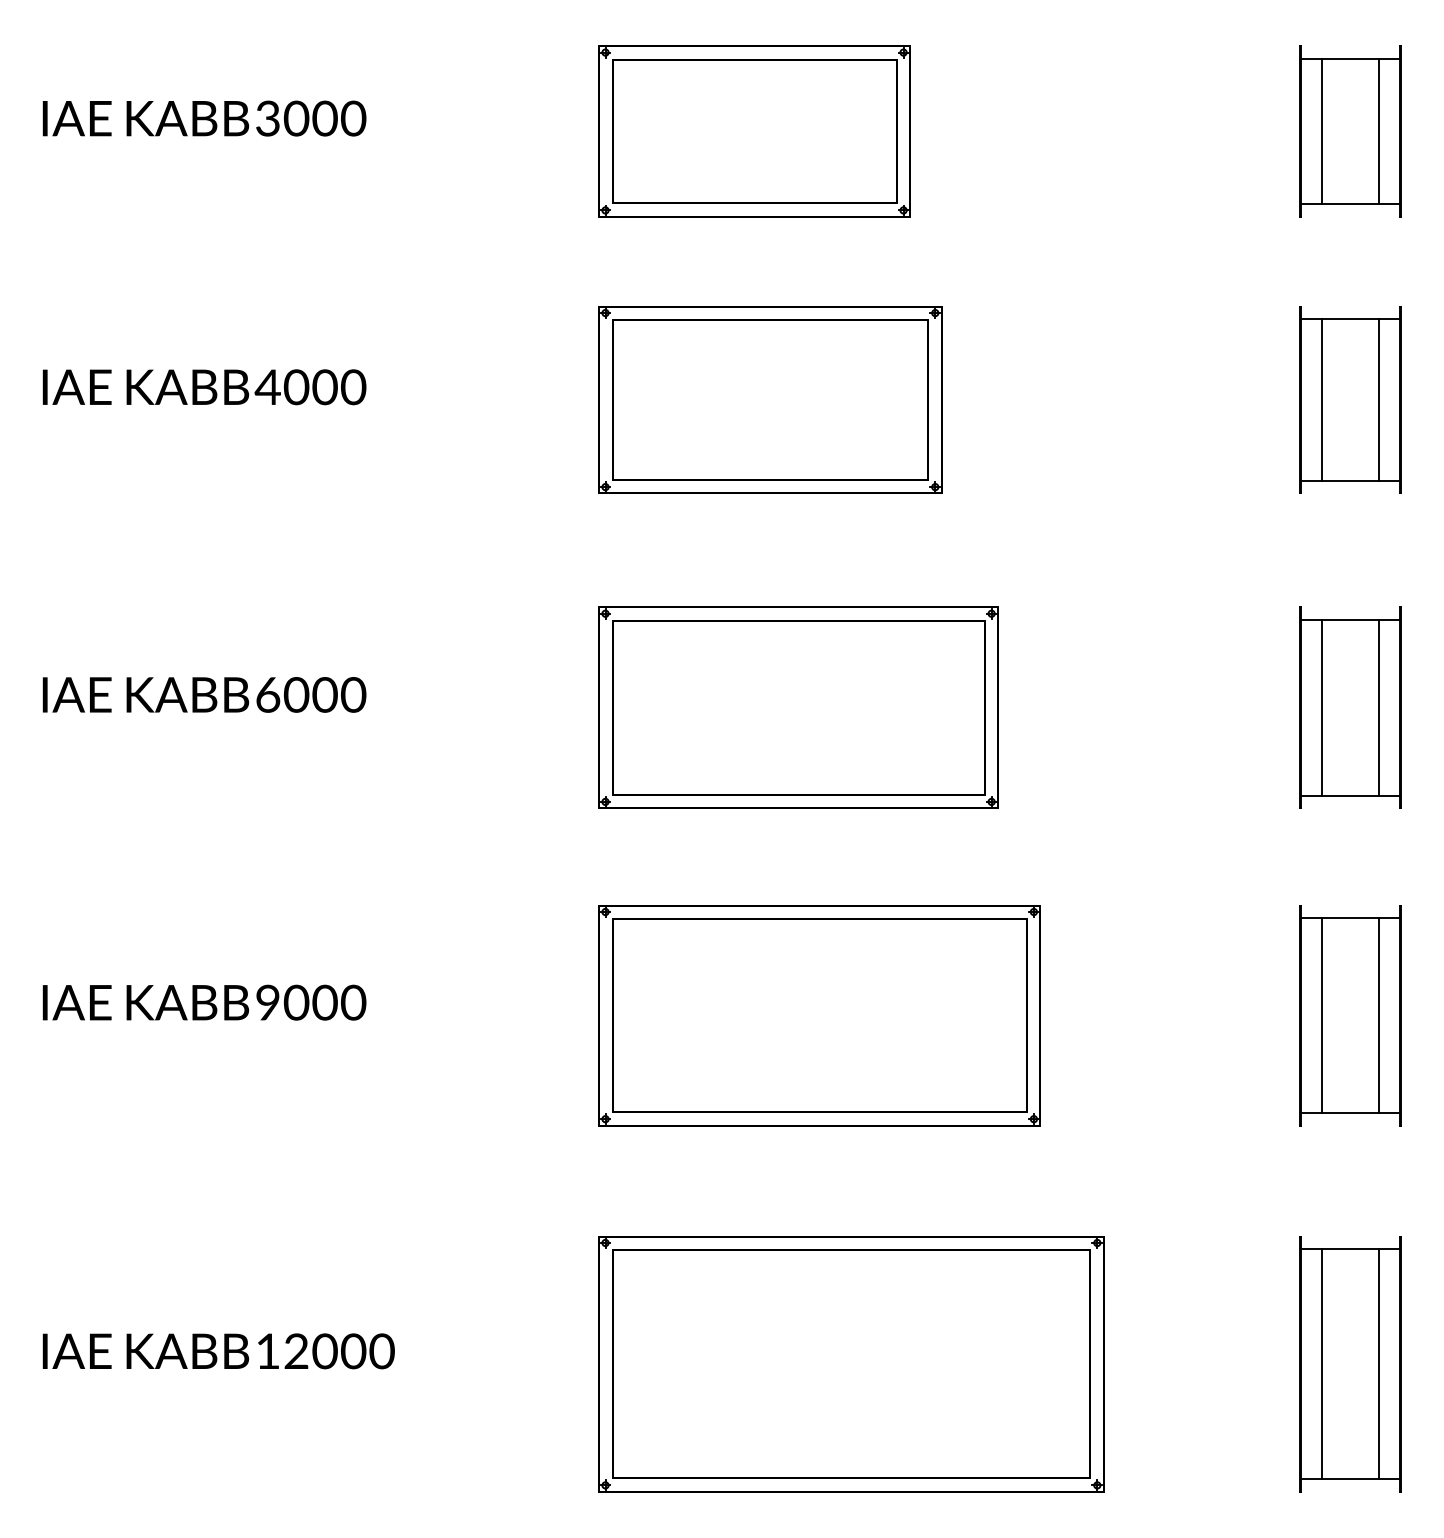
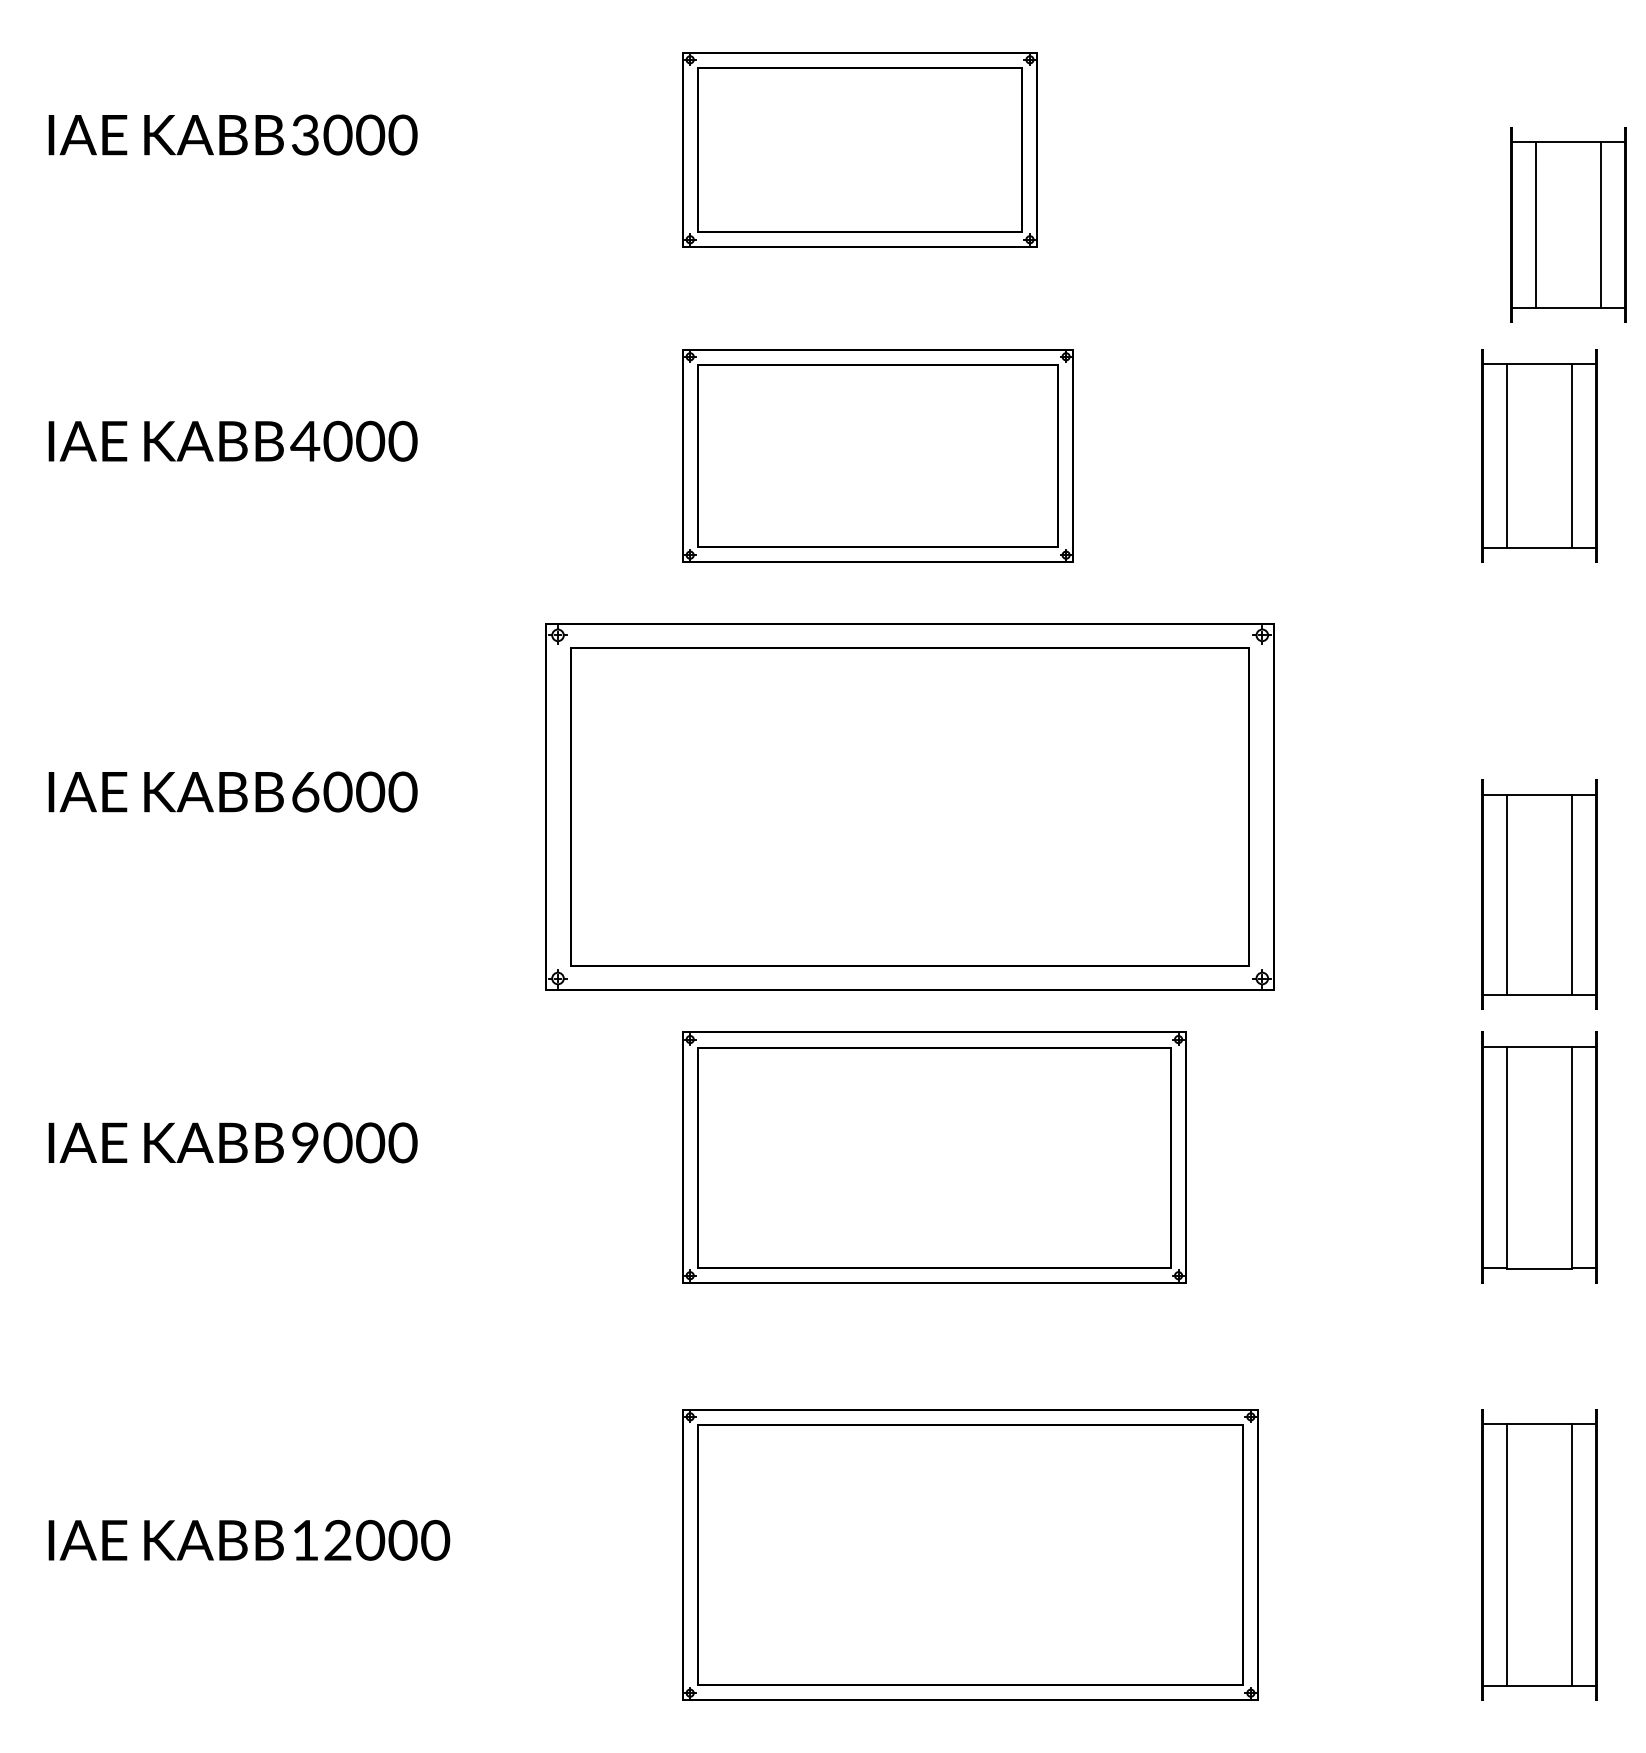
part: (1350, 131) -> (1568, 224), moved
part: (798, 707) -> (910, 806), size x1.6
part: (1350, 707) -> (1539, 894), moved

